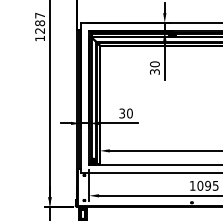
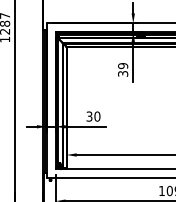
text: (154, 64) -> (122, 66), 30 -> 39

